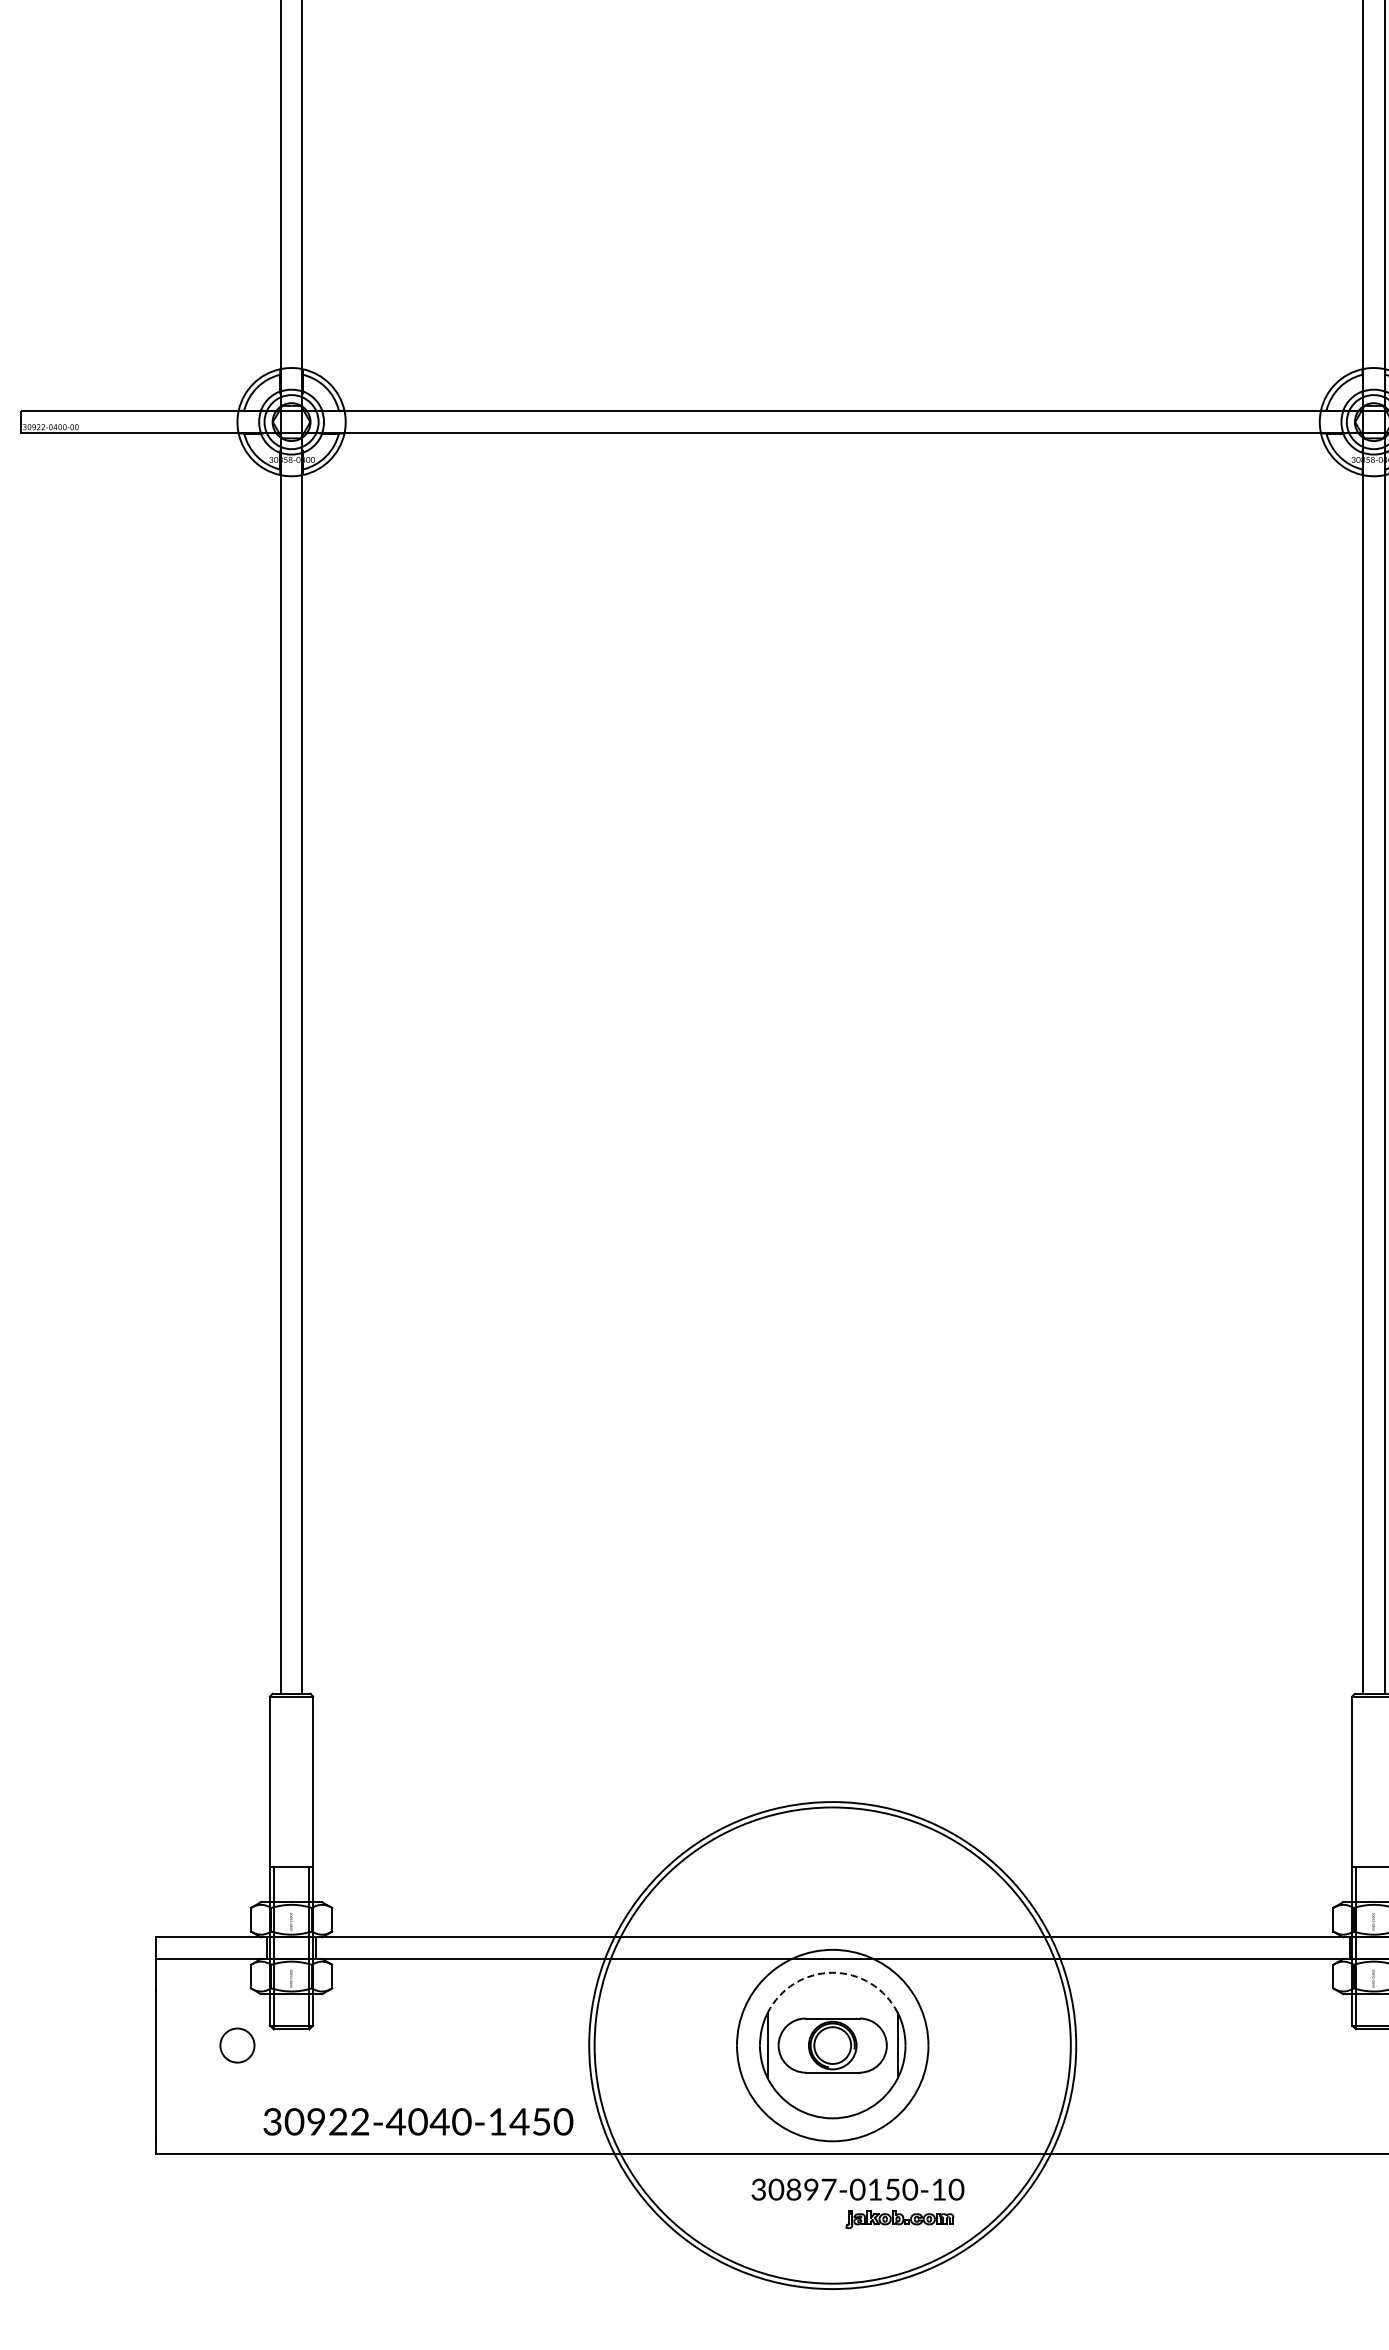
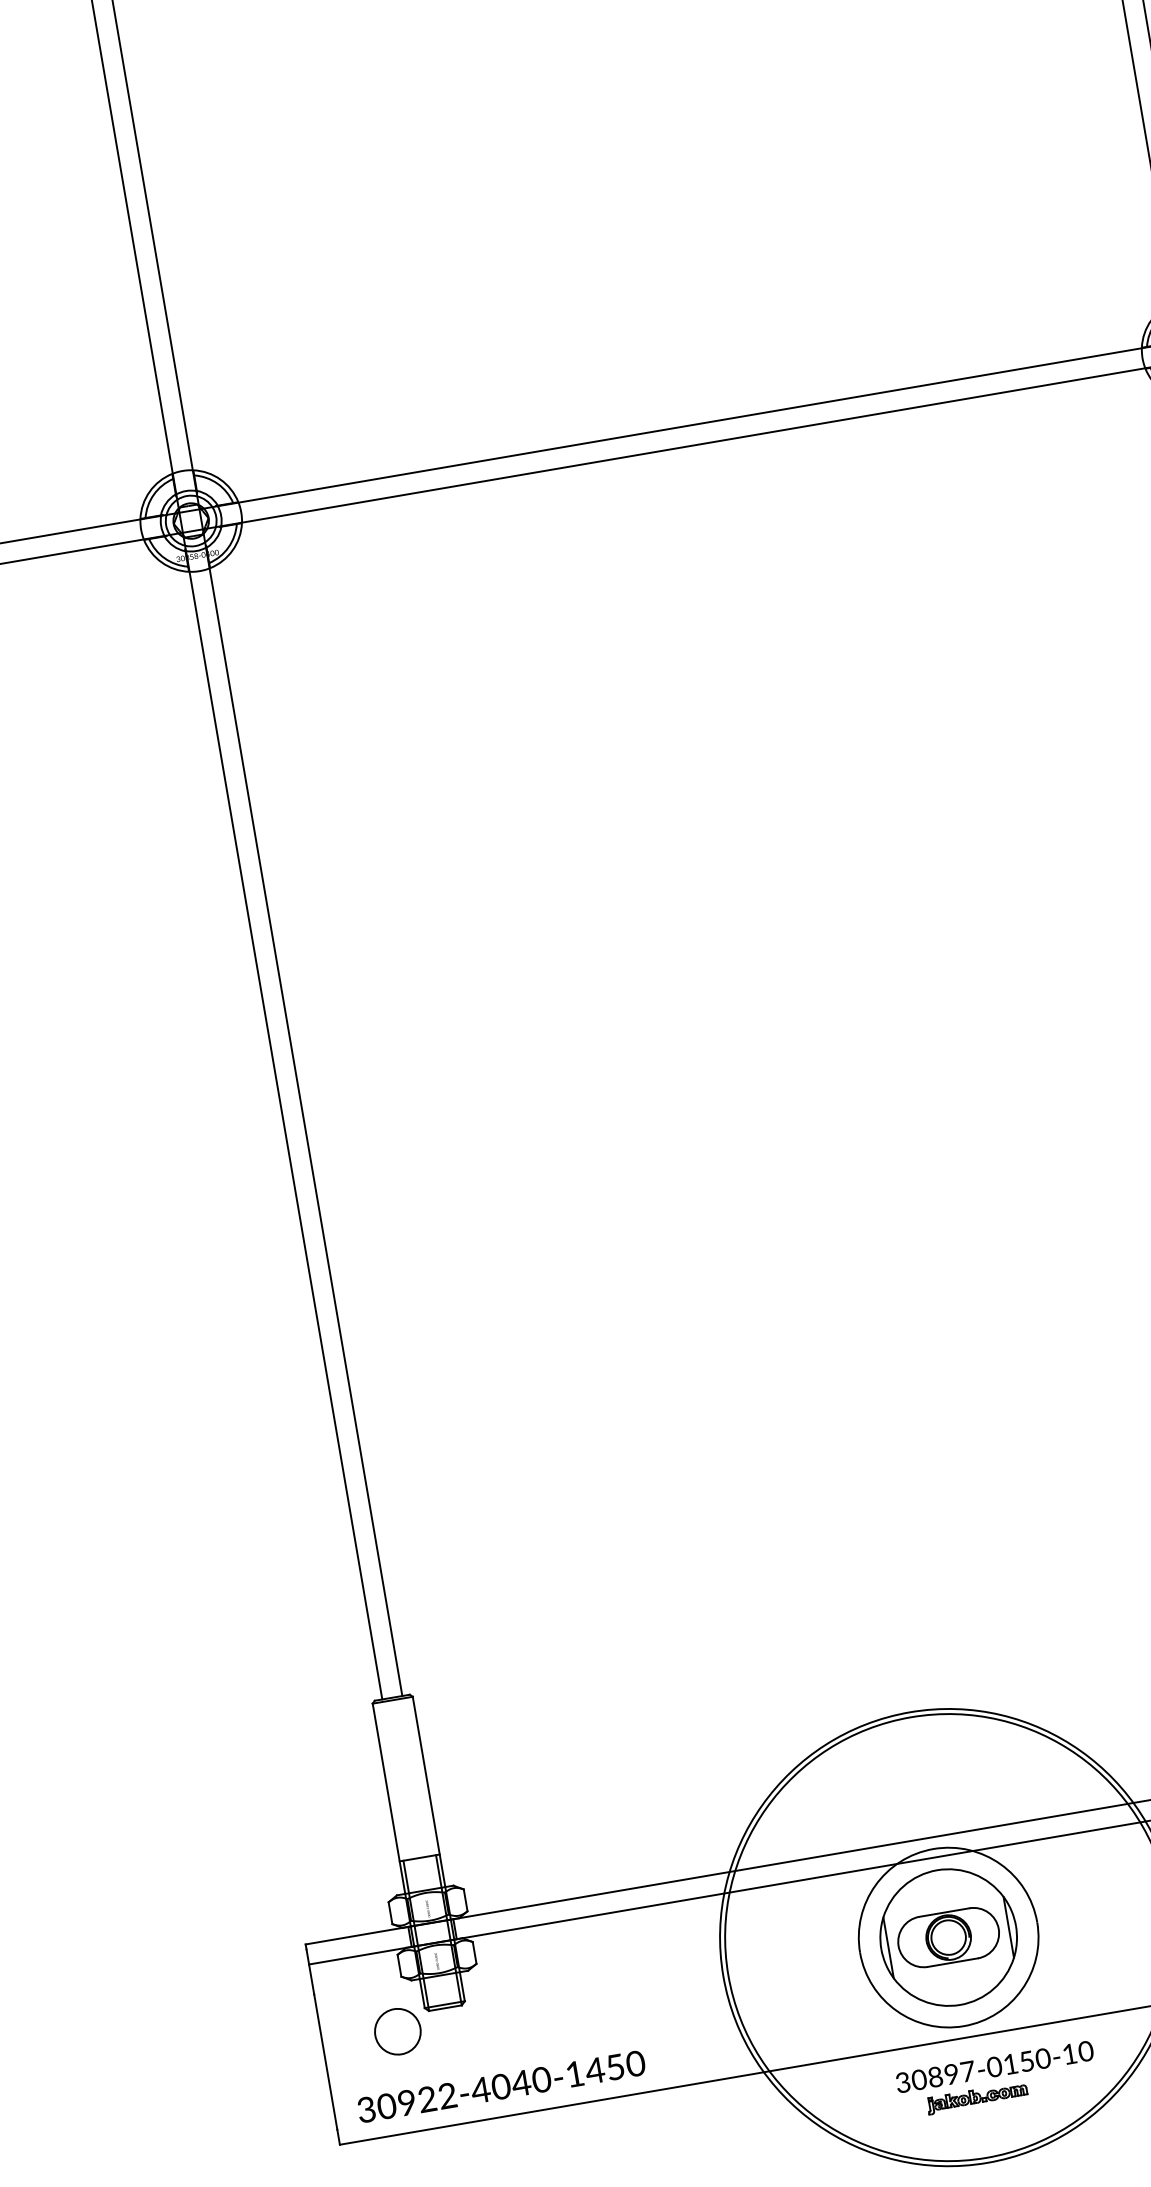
arc: (832, 1972) -> (936, 1870), dashed -> solid
circle: (237, 2045) -> (397, 2031), size x1.43
text: (418, 2121) -> (501, 2086), moved
part: (899, 2219) -> (976, 2098), moved

